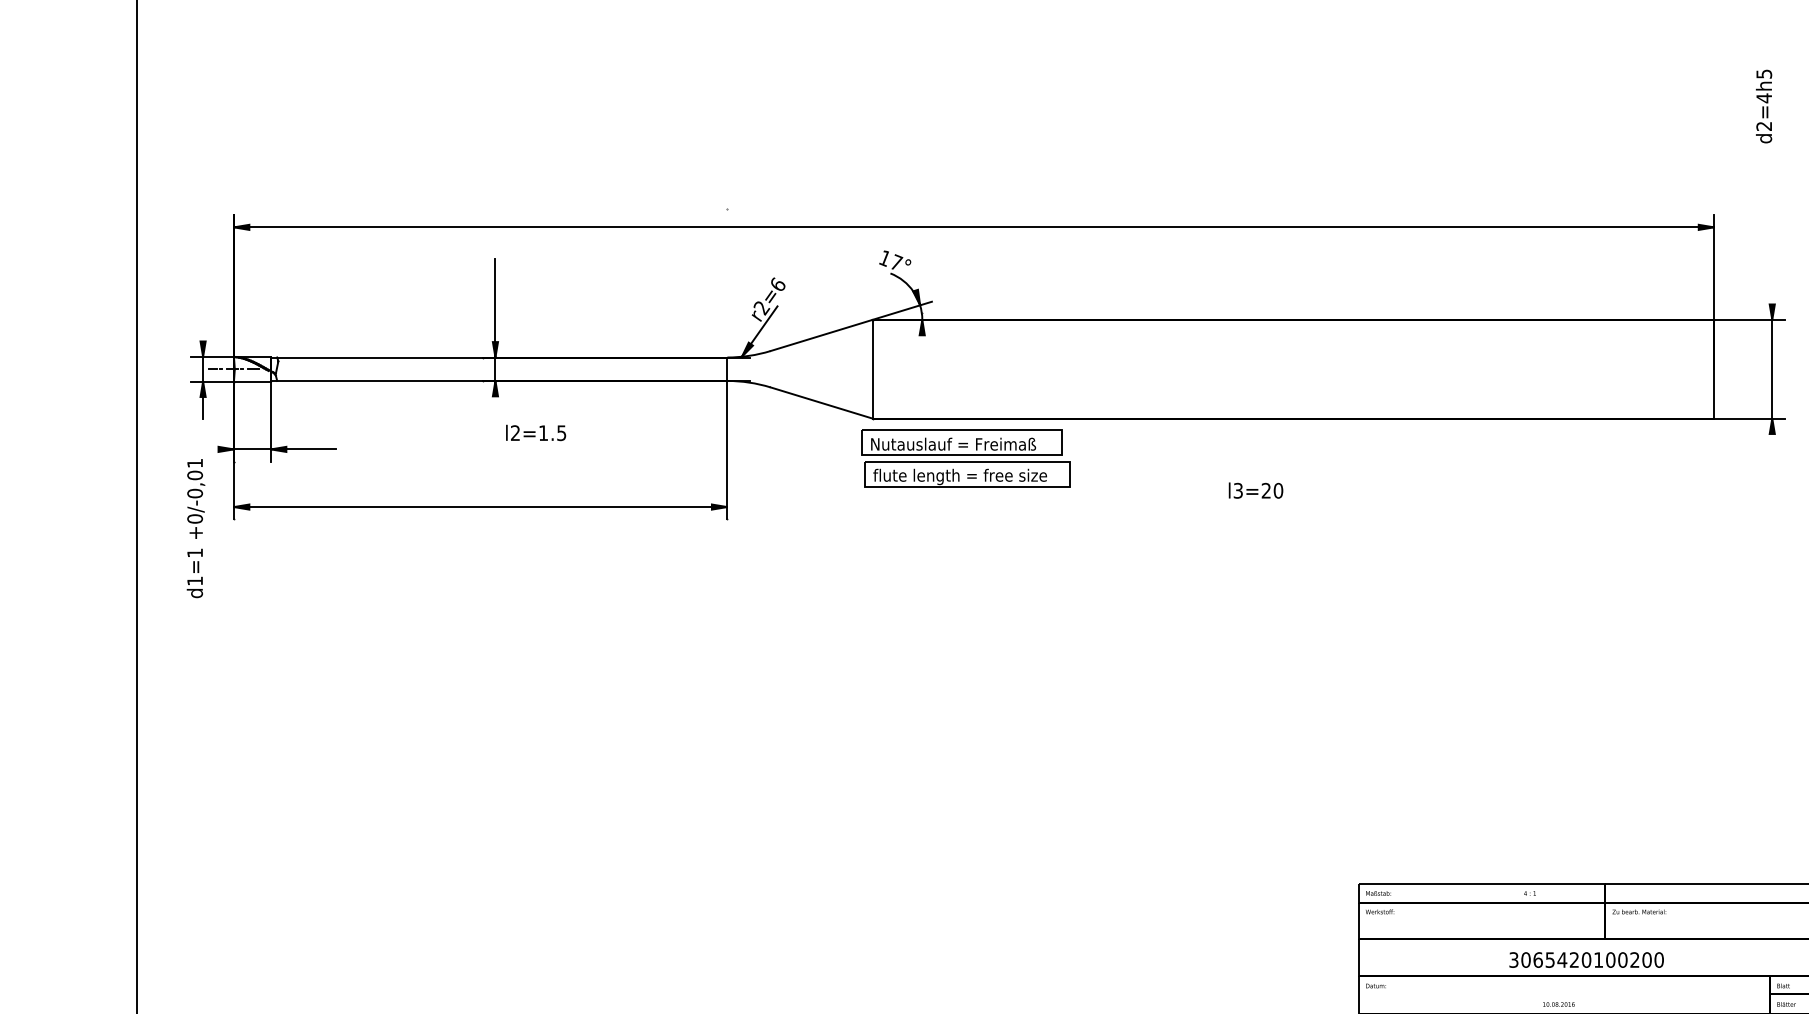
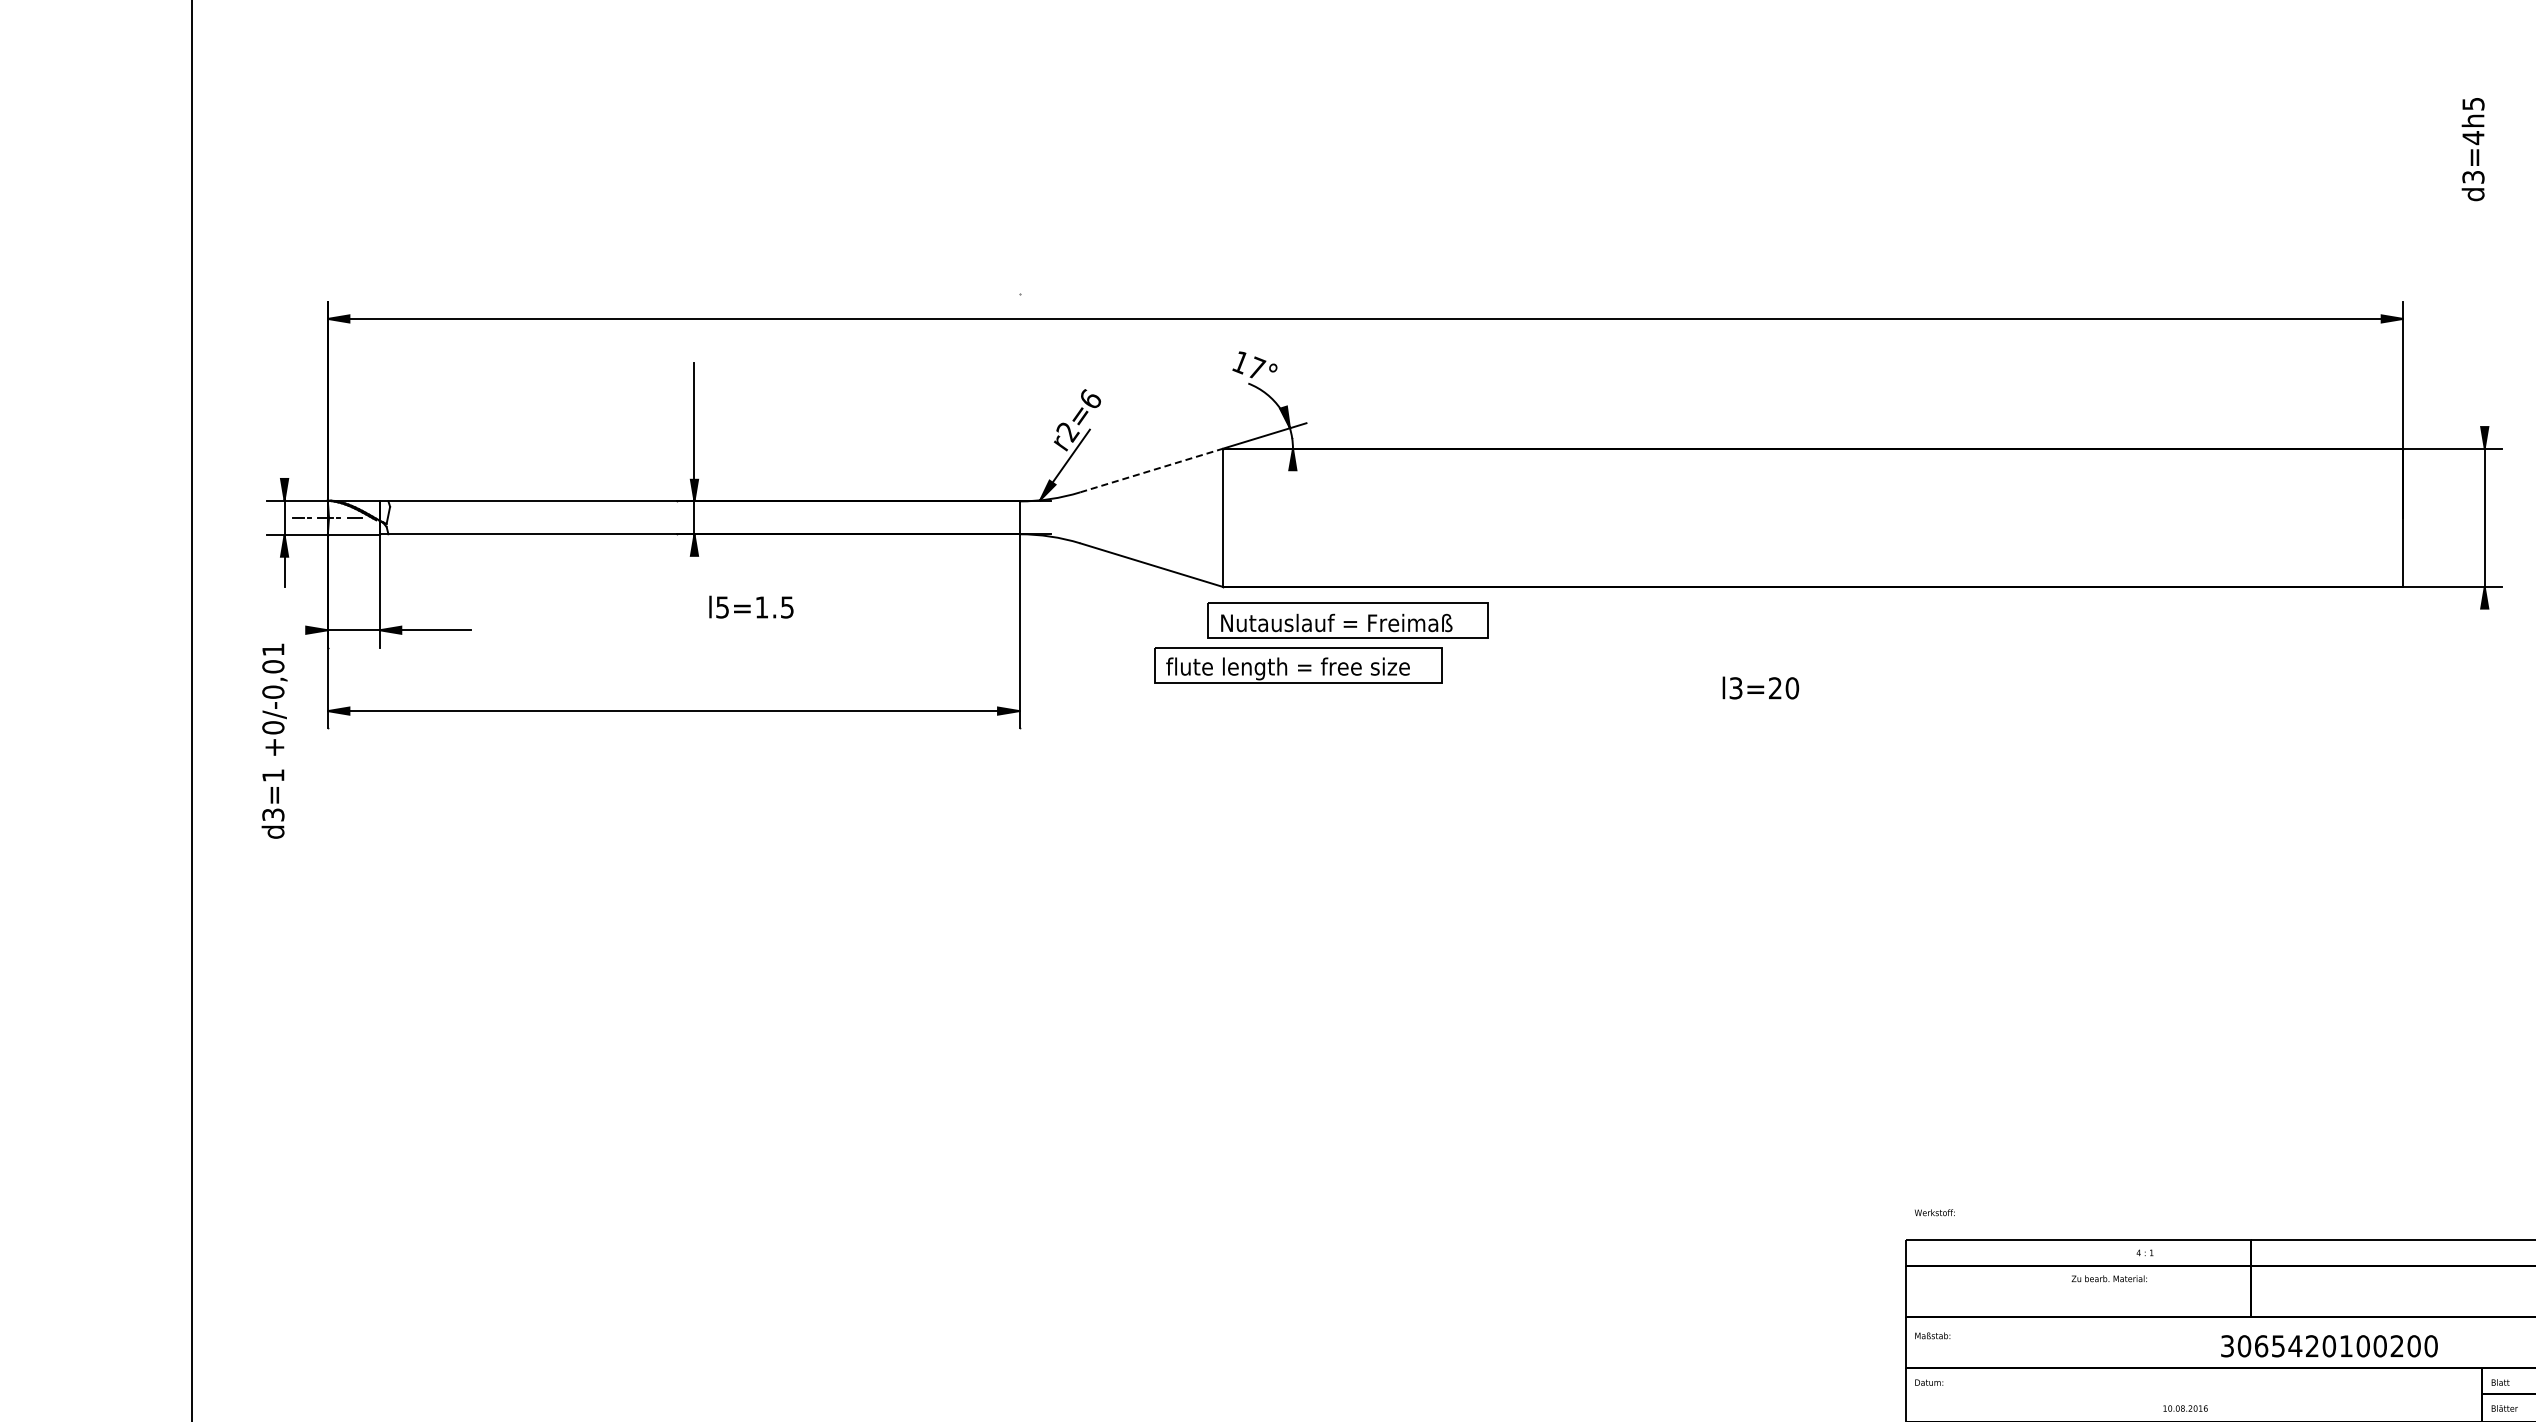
text: (1764, 126) -> (2473, 177), d2=4h5 -> d3=4h5
line: (821, 335) -> (1151, 470), solid -> dashed
text: (515, 433) -> (722, 607), l2=1.5 -> l5=1.5
part: (967, 474) -> (1298, 665), moved
text: (195, 580) -> (273, 814), d1=1 -> d3=1
text: (1378, 893) -> (1932, 1335), moved
text: (1379, 911) -> (1934, 1212), moved
text: (1638, 911) -> (2108, 1278), moved
text: (1586, 960) -> (2329, 1346), moved

